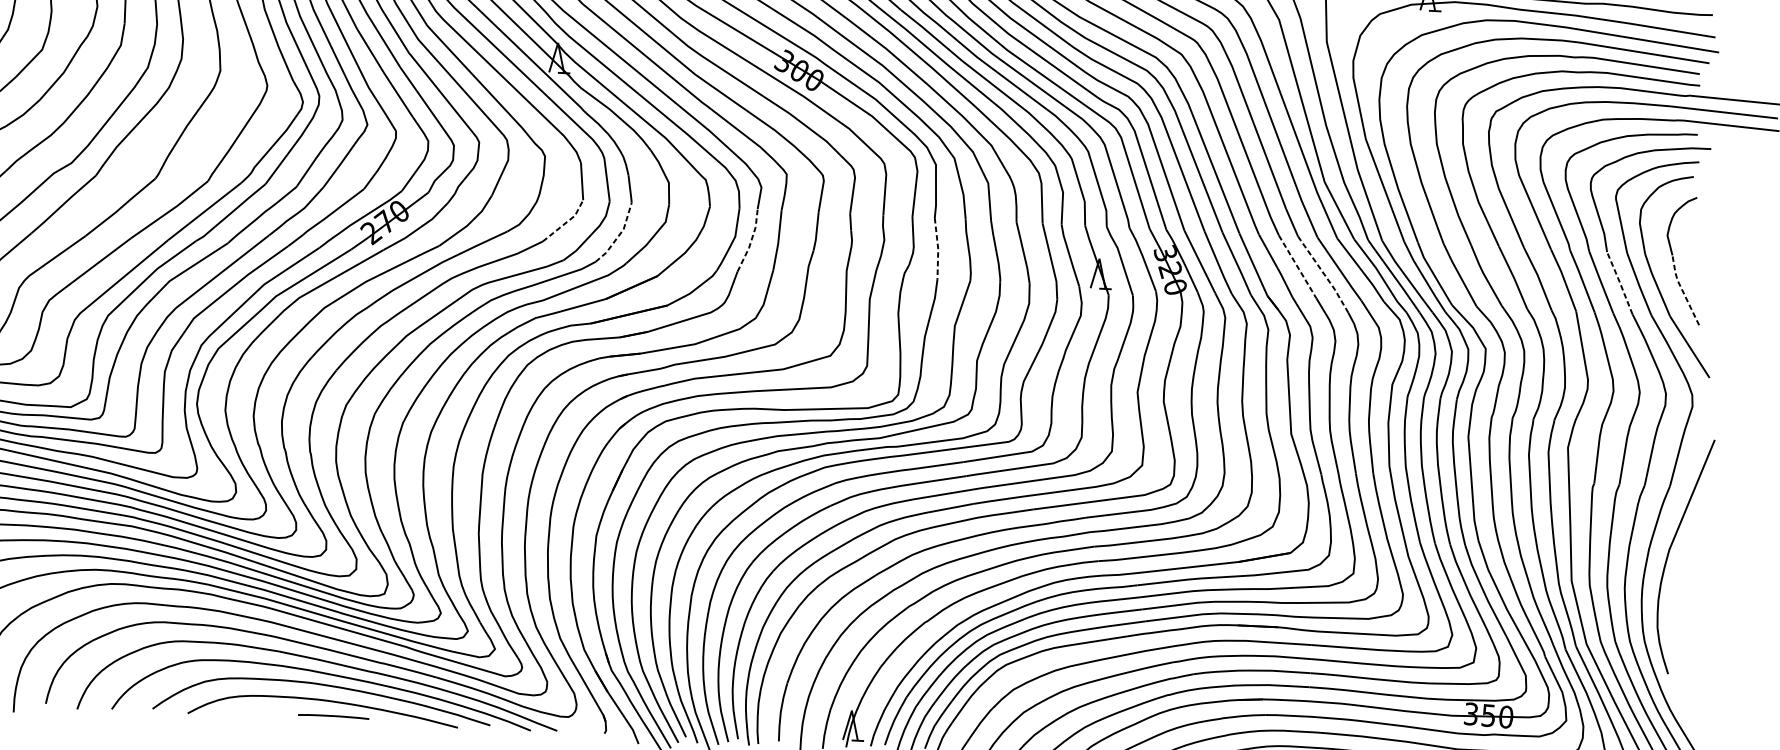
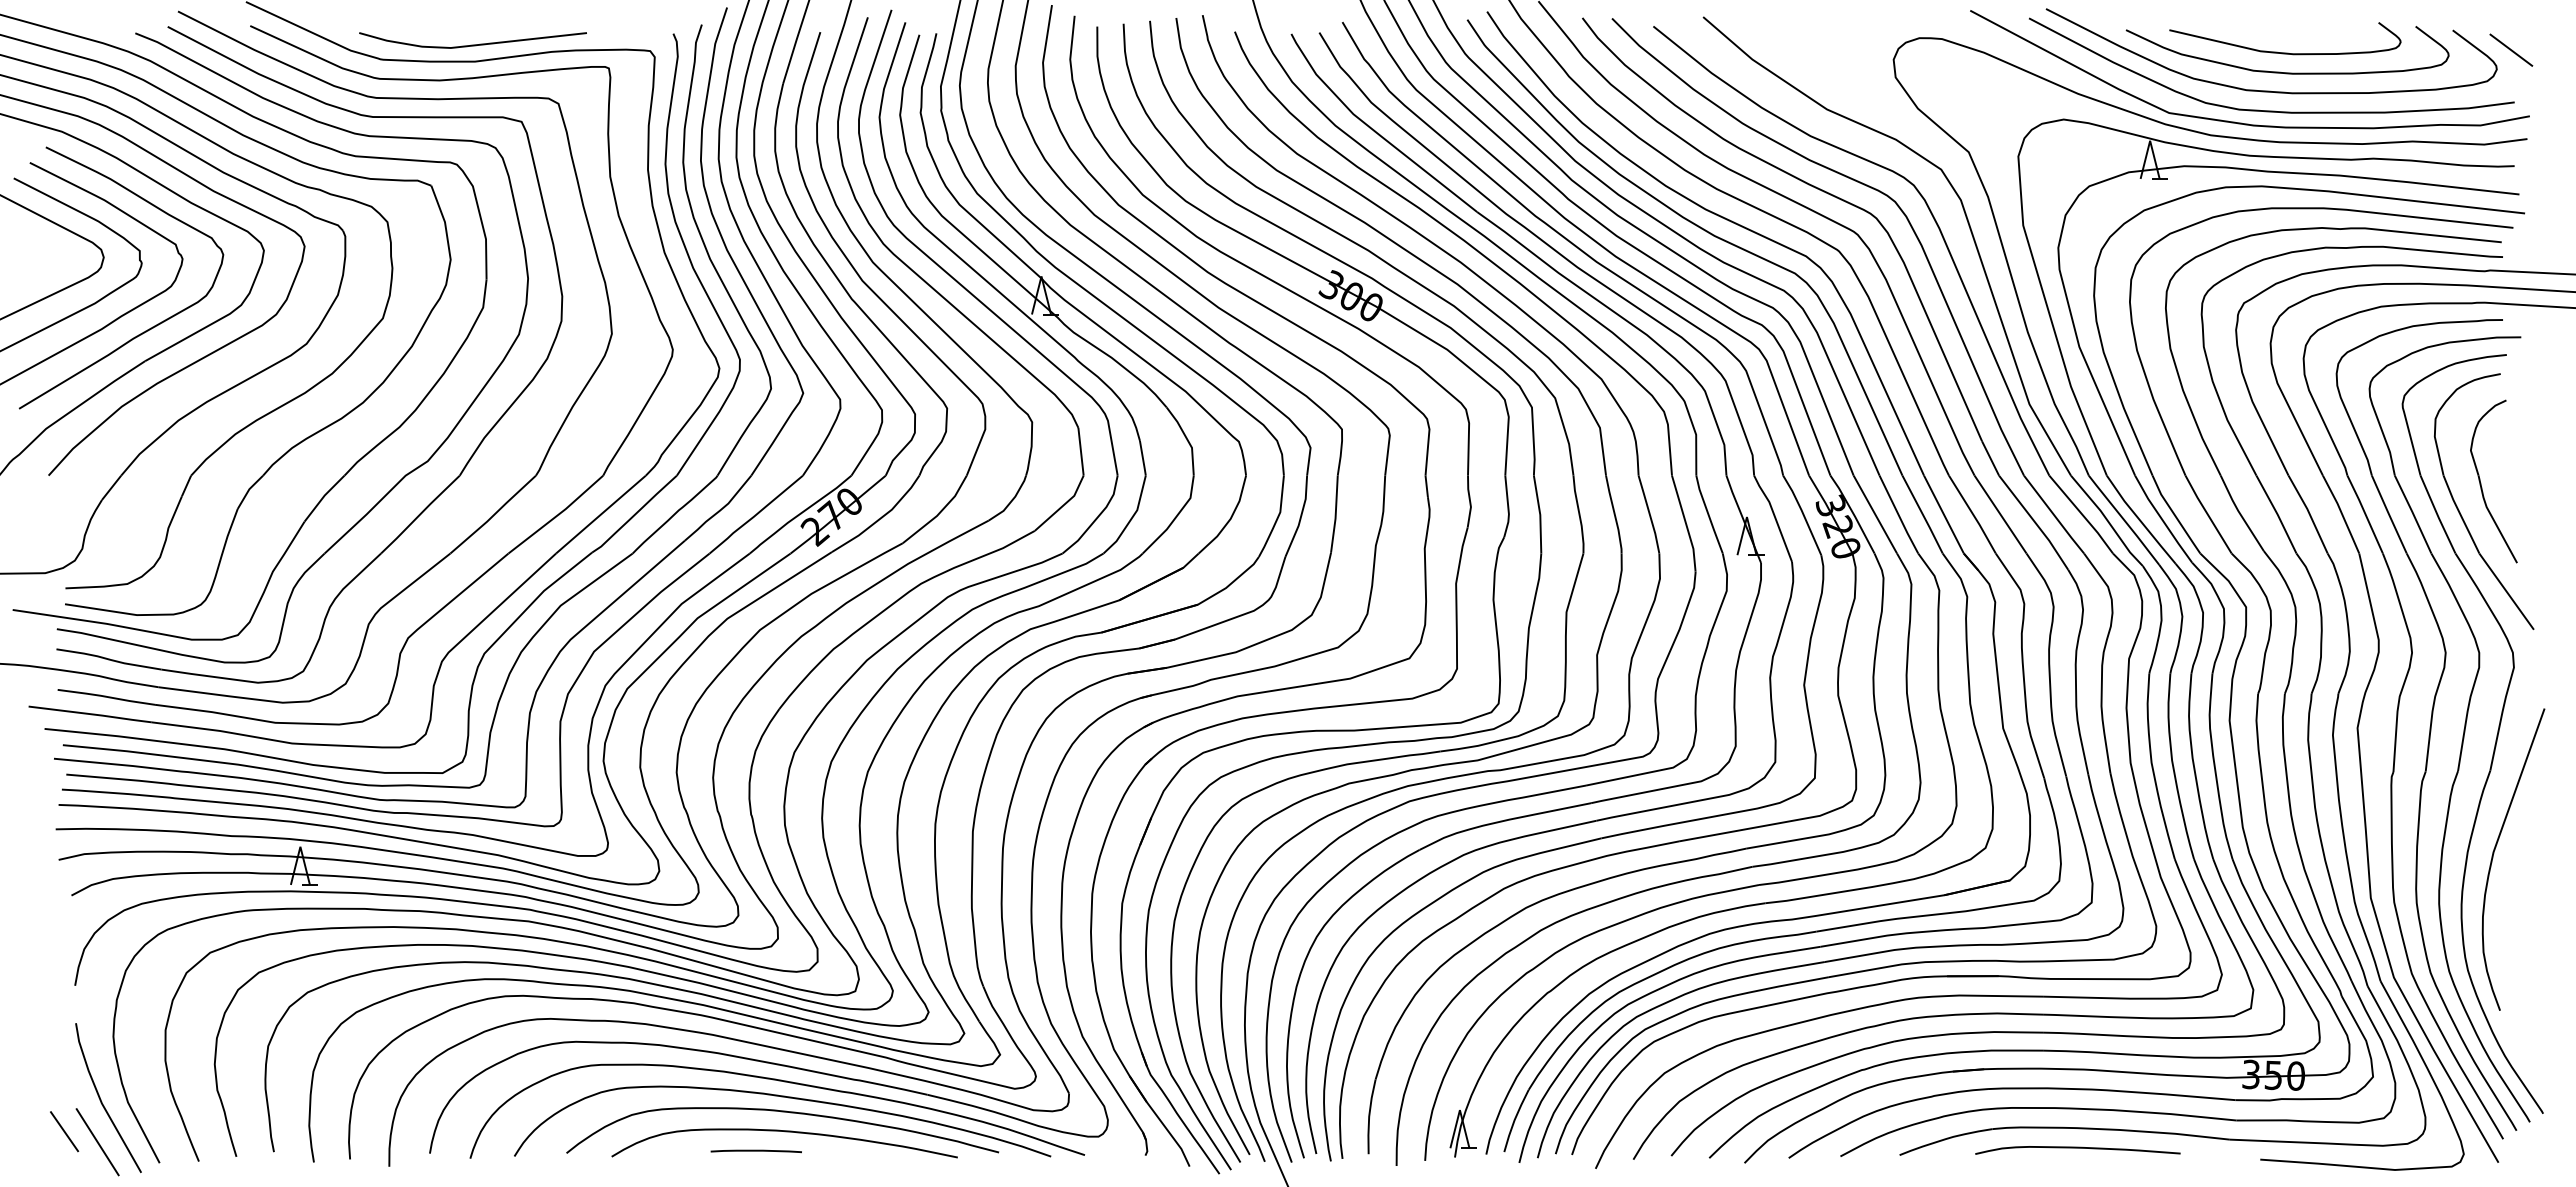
line: (566, 222) -> (1063, 505), dashed -> solid
line: (618, 235) -> (1131, 518), dashed -> solid
line: (750, 241) -> (1300, 517), dashed -> solid
line: (938, 248) -> (1540, 514), dashed -> solid
line: (1297, 266) -> (2000, 514), dashed -> solid
line: (1324, 274) -> (2035, 522), dashed -> solid
line: (1620, 282) -> (2413, 513), dashed -> solid
line: (1682, 290) -> (2493, 519), dashed -> solid
curve: (333, 716) -> (755, 1151), moved

